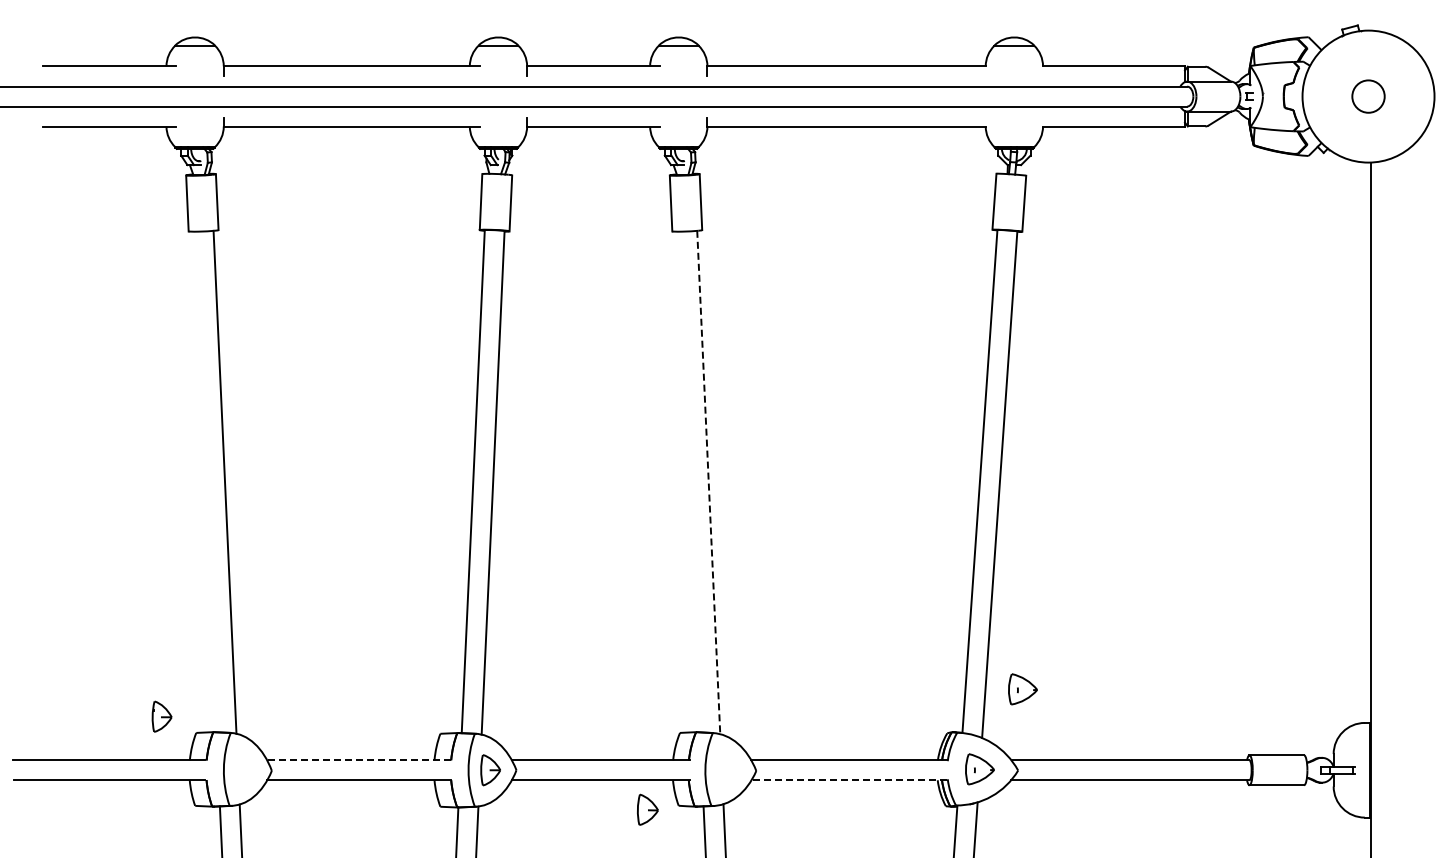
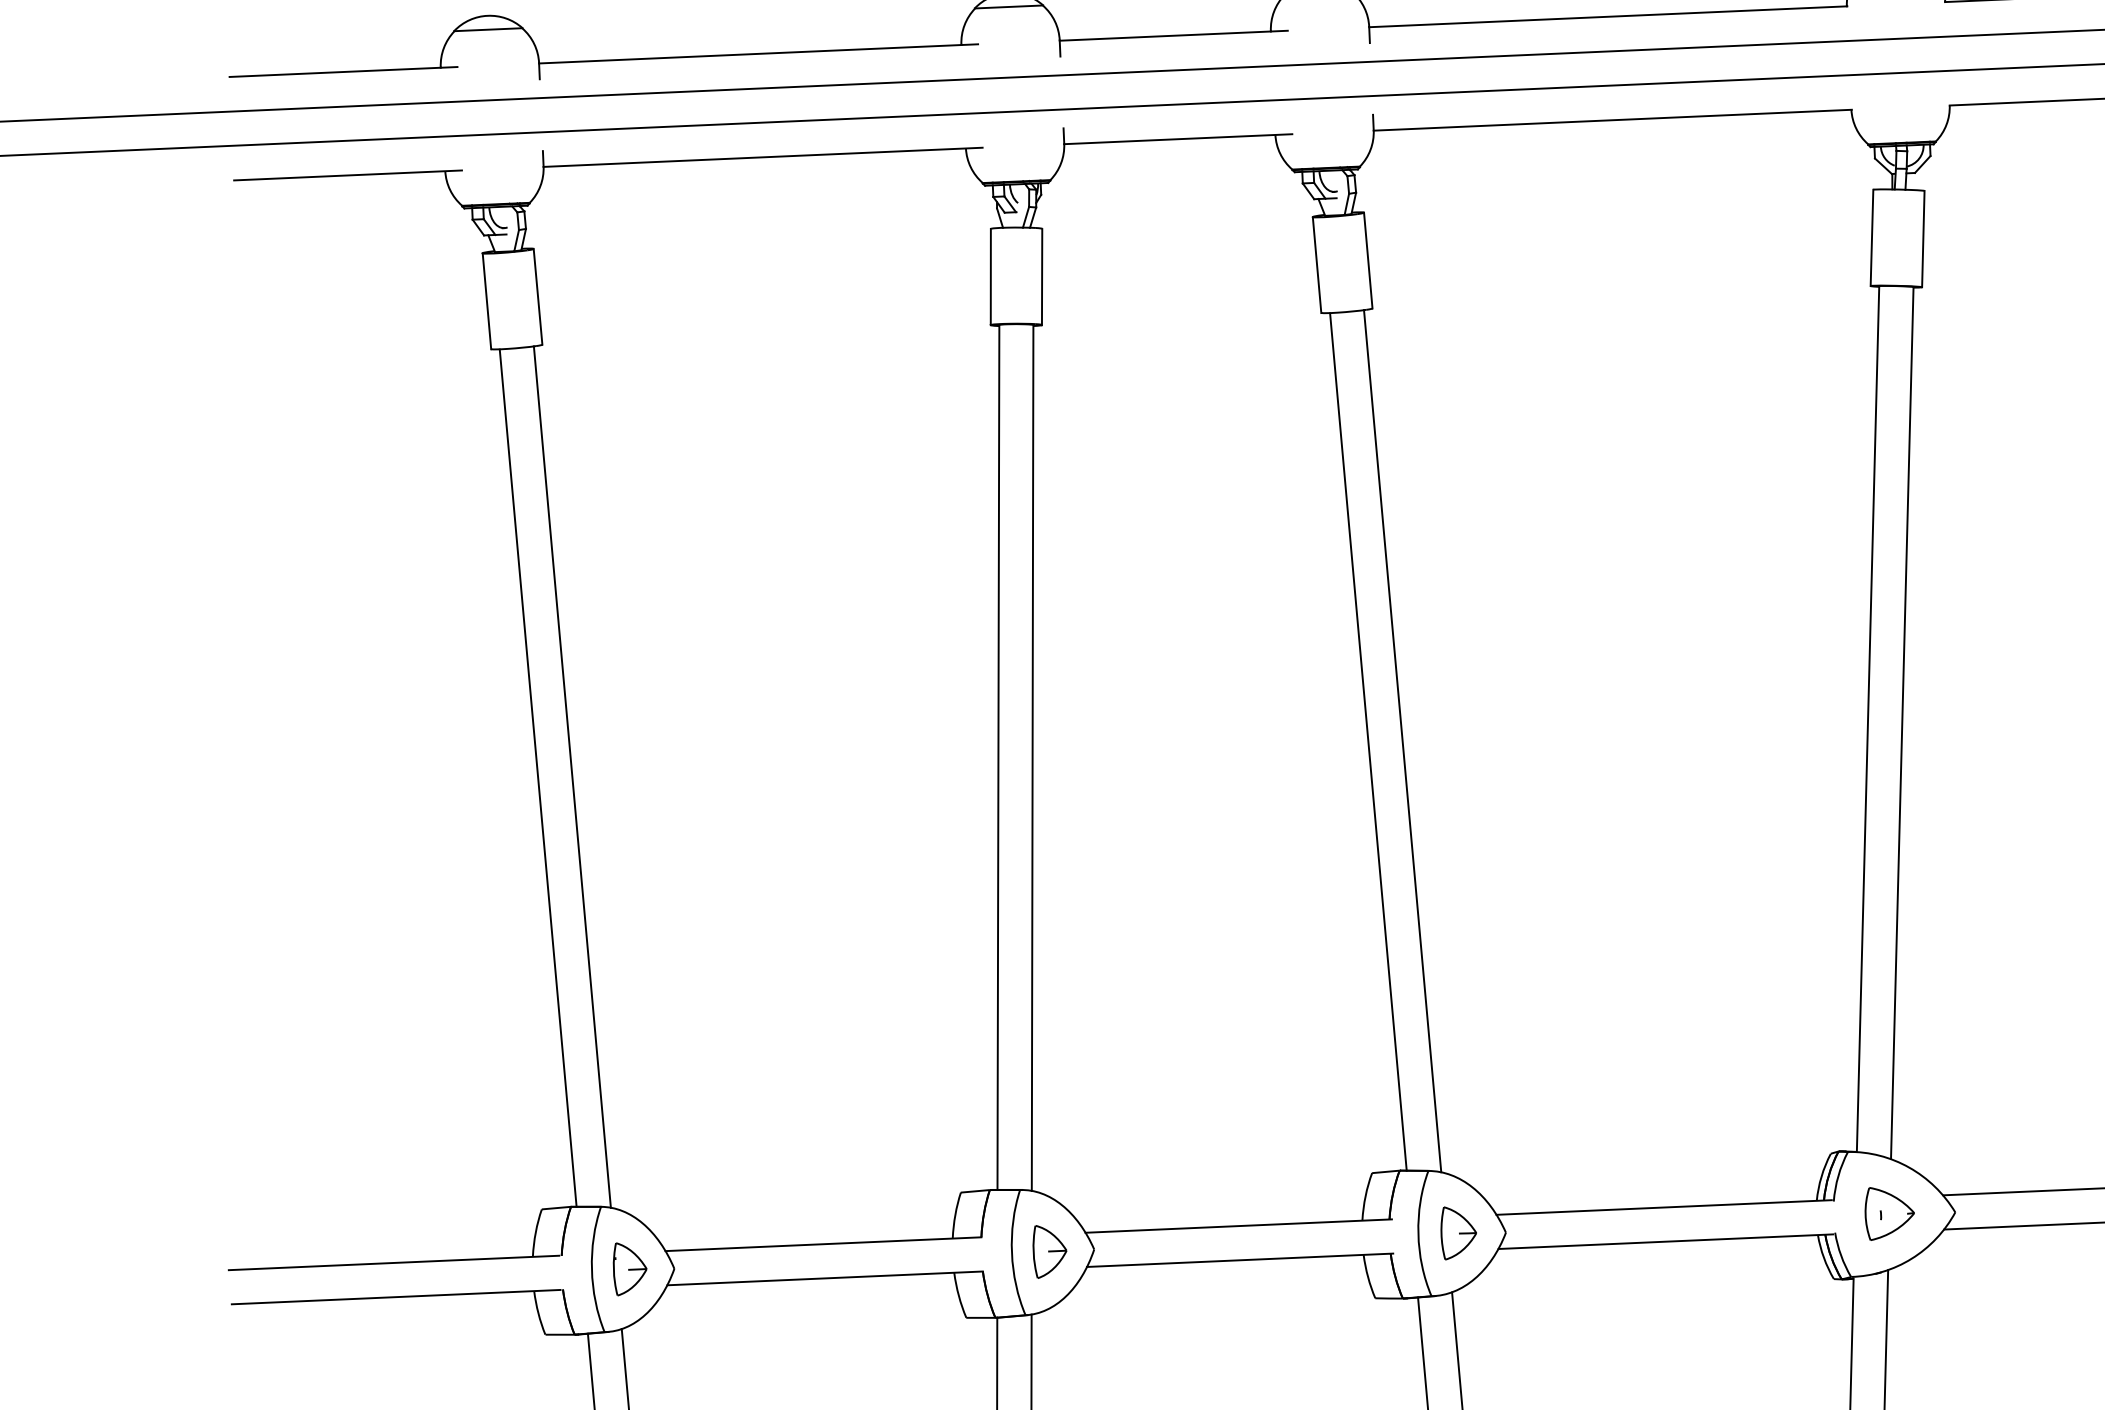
line: (204, 481) -> (537, 777), added
line: (688, 481) -> (1367, 740), added
line: (708, 482) -> (1402, 741), dashed -> solid
part: (1022, 689) -> (1956, 1072), removed
part: (161, 716) -> (629, 1268), moved
line: (358, 760) -> (822, 1244), dashed -> solid
line: (848, 780) -> (1664, 1242), dashed -> solid
part: (647, 809) -> (1458, 1232), moved

